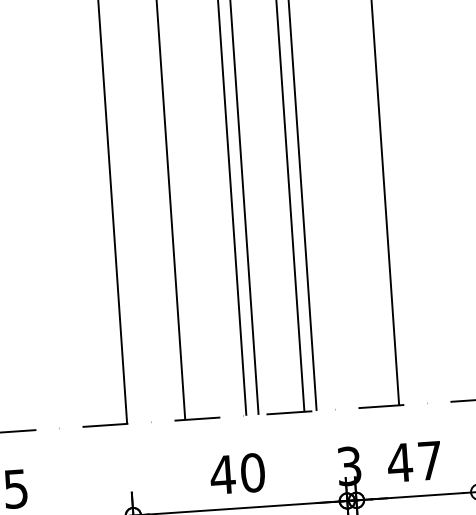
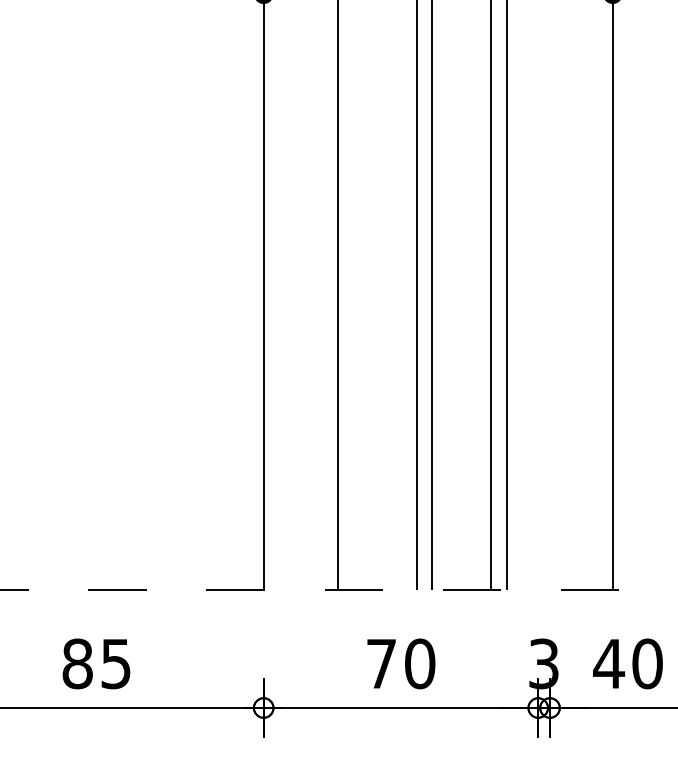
text: (430, 460) -> (647, 663), 47 -> 40
text: (222, 474) -> (381, 663), 40 -> 70

